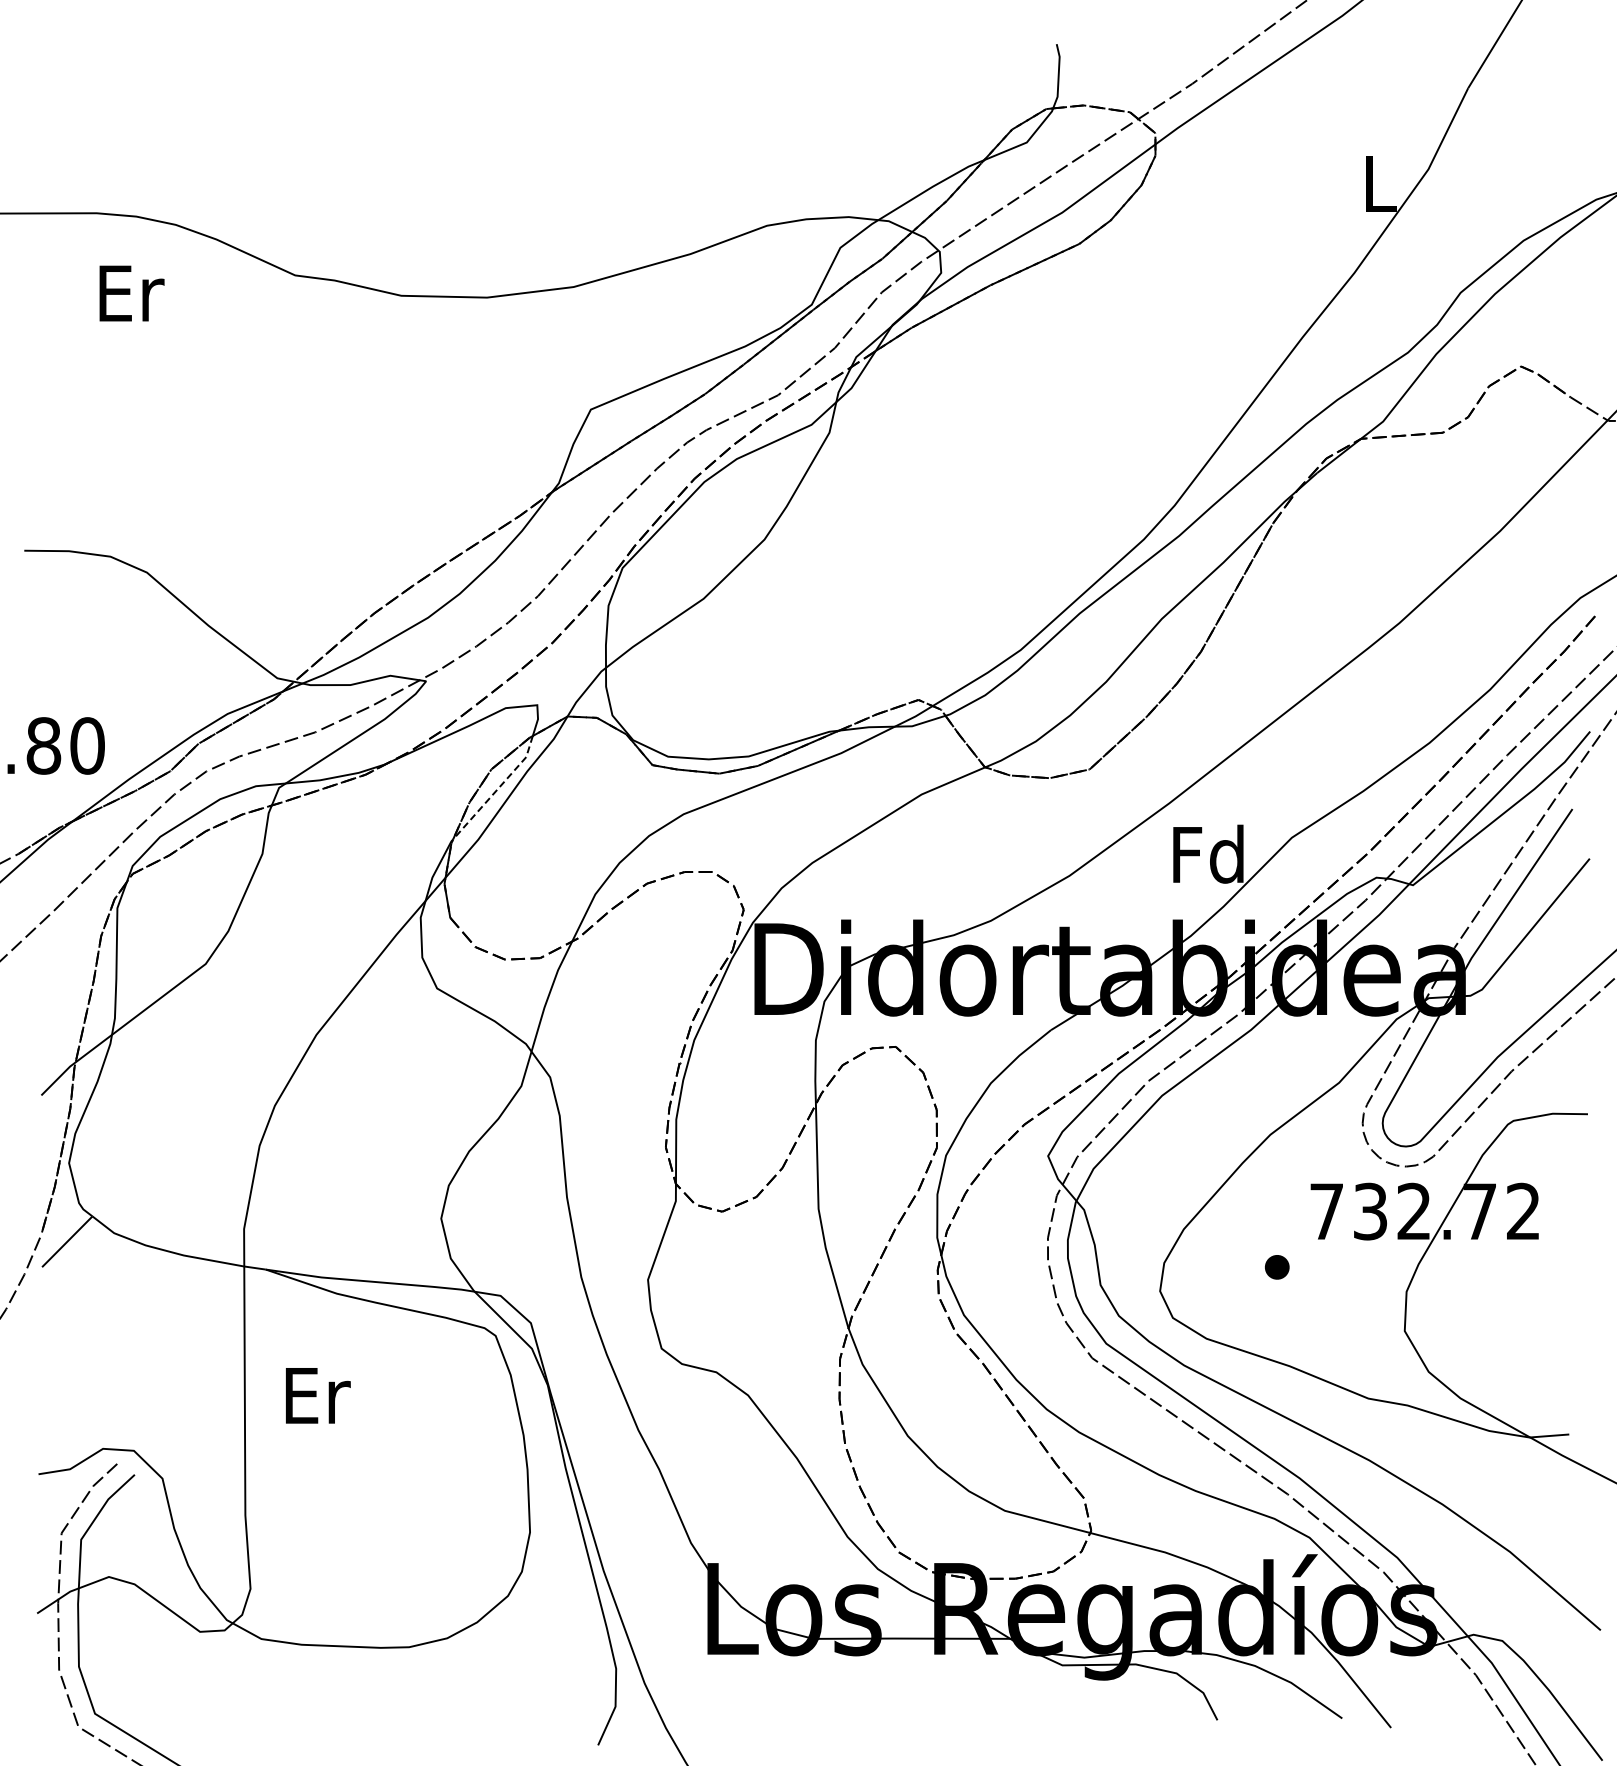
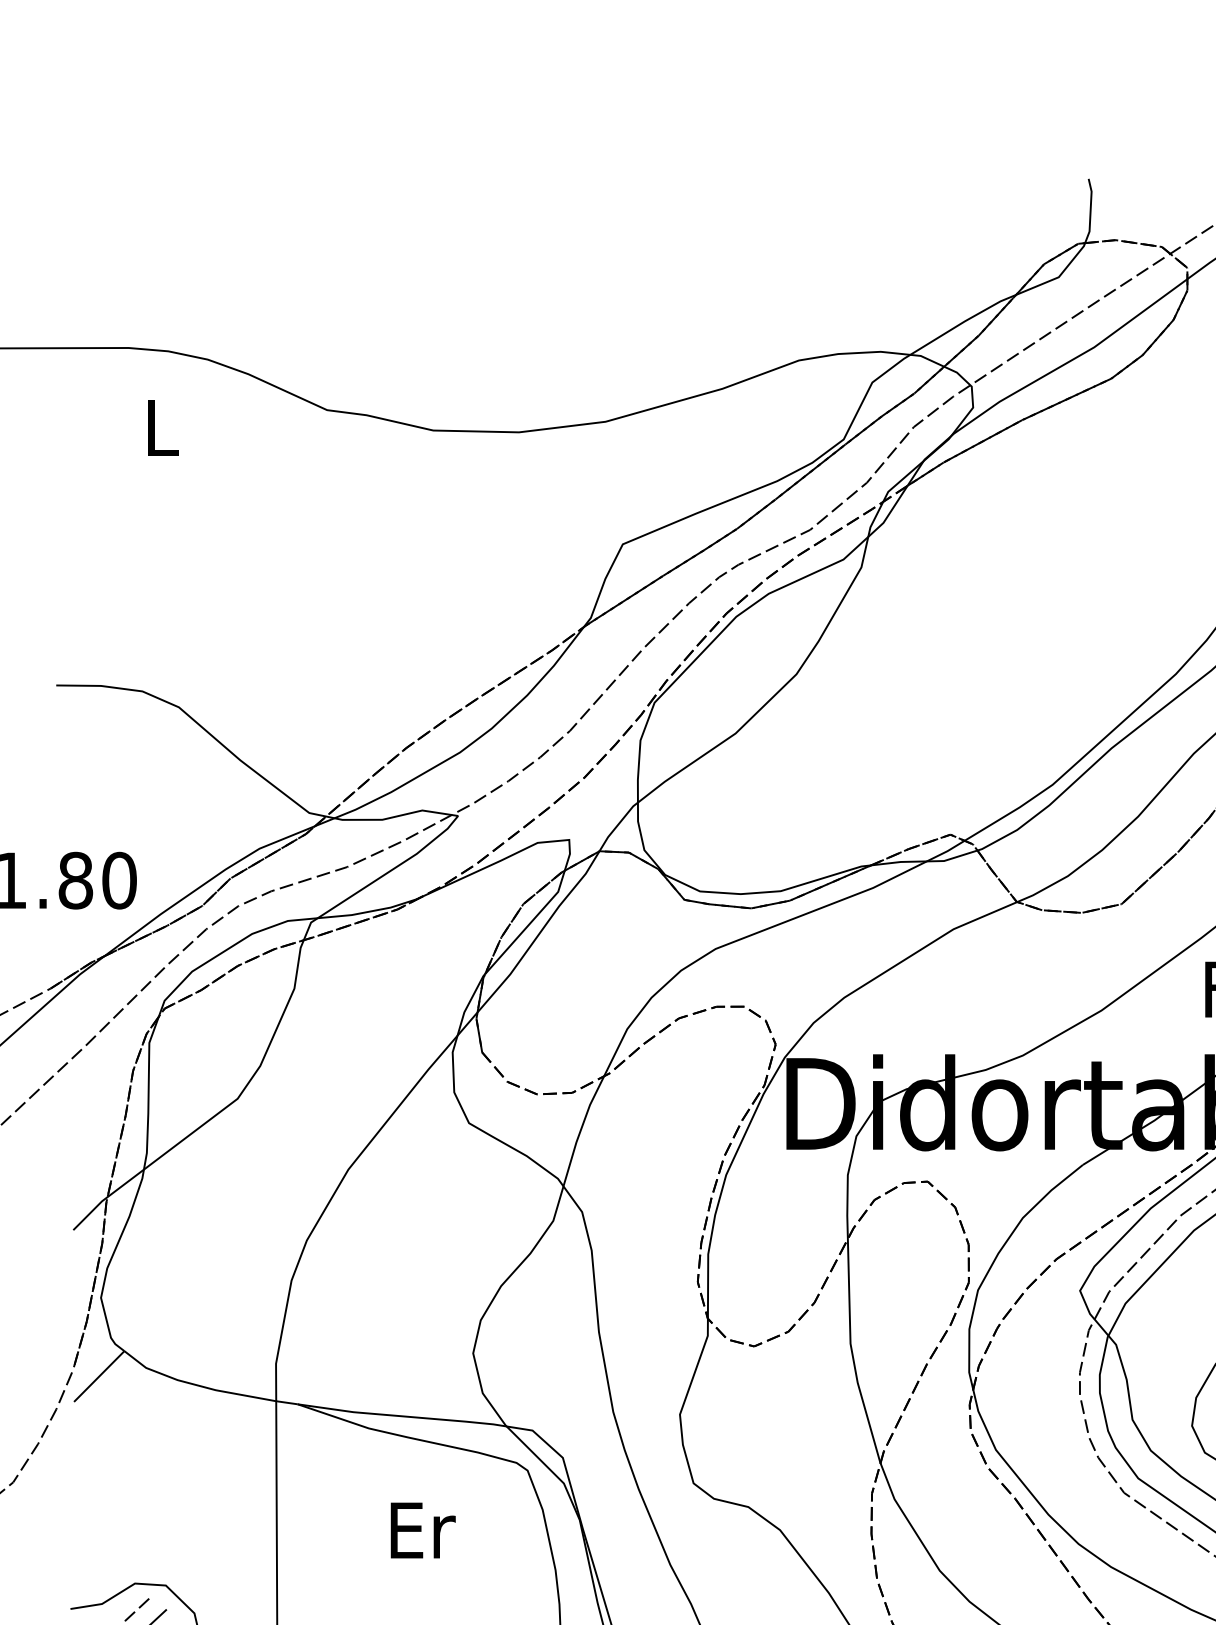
text: (131, 293) -> (163, 428), Er -> L
line: (497, 789) -> (529, 924), dashed -> solid
text: (318, 1395) -> (423, 1530), moved

